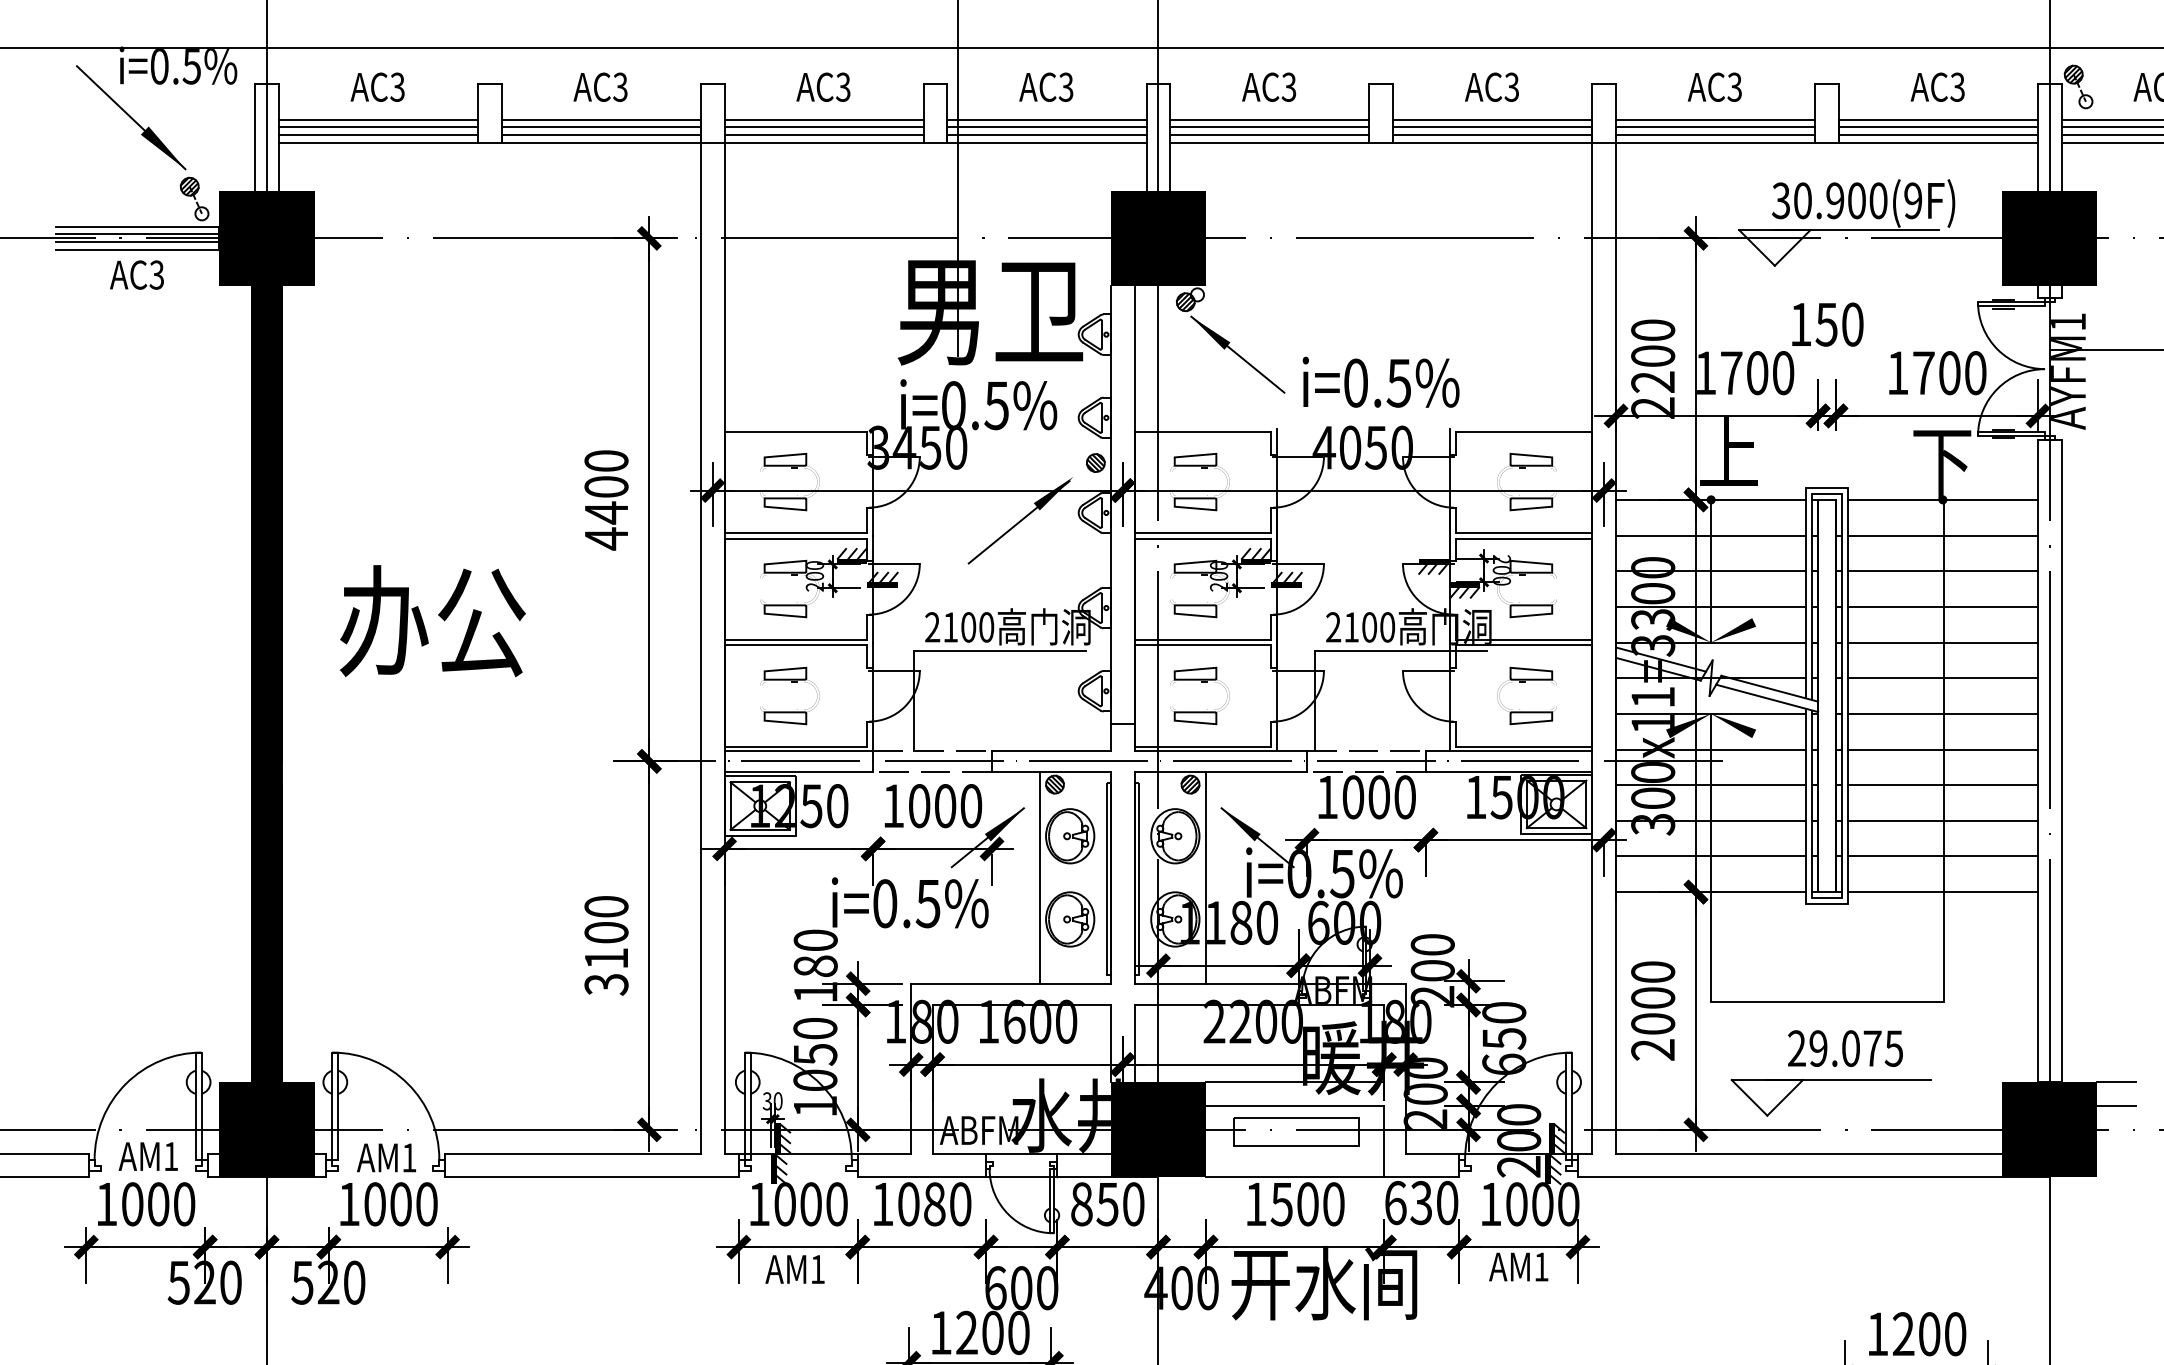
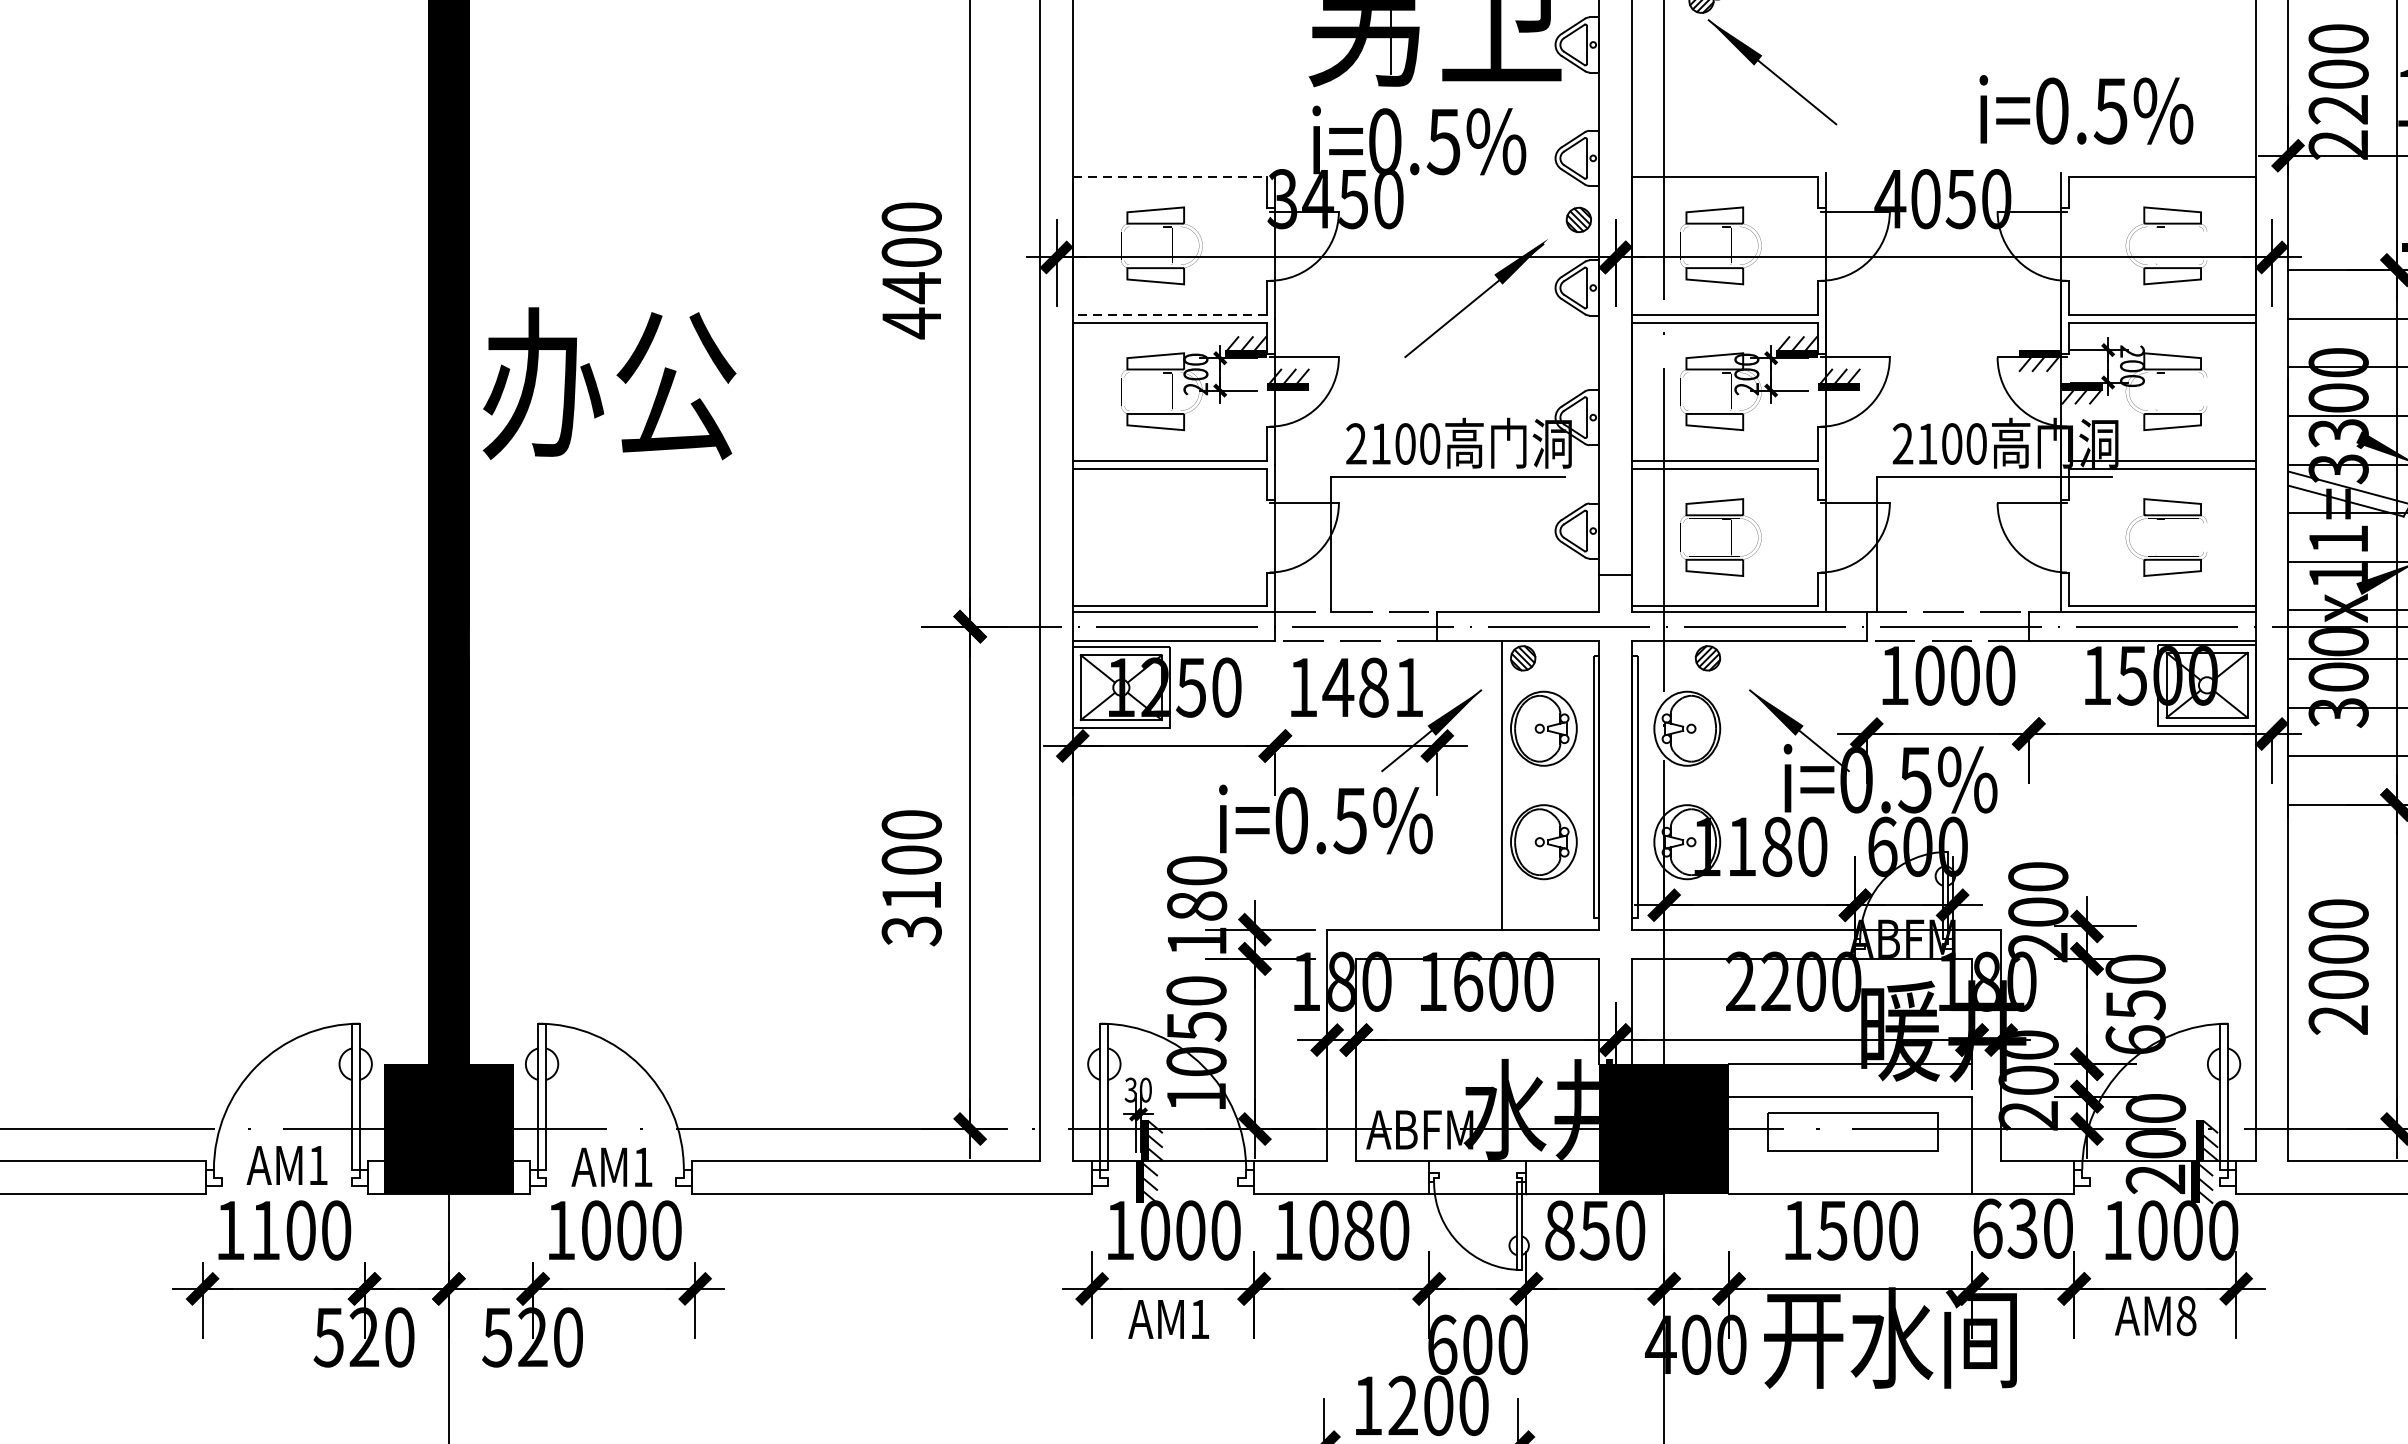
text: (1380, 381) -> (2085, 108), moved
line: (796, 431) -> (1170, 176), solid -> dashed
line: (795, 532) -> (1169, 314), solid -> dashed
text: (432, 621) -> (609, 384), moved
part: (791, 682) -> (1163, 519), removed
text: (944, 806) -> (1372, 688), 1000 -> 1481
line: (1205, 877) -> (1728, 784), removed
text: (132, 1204) -> (265, 1230), 1000 -> 1100
text: (1541, 1266) -> (2186, 1315), AM1 -> AM8

